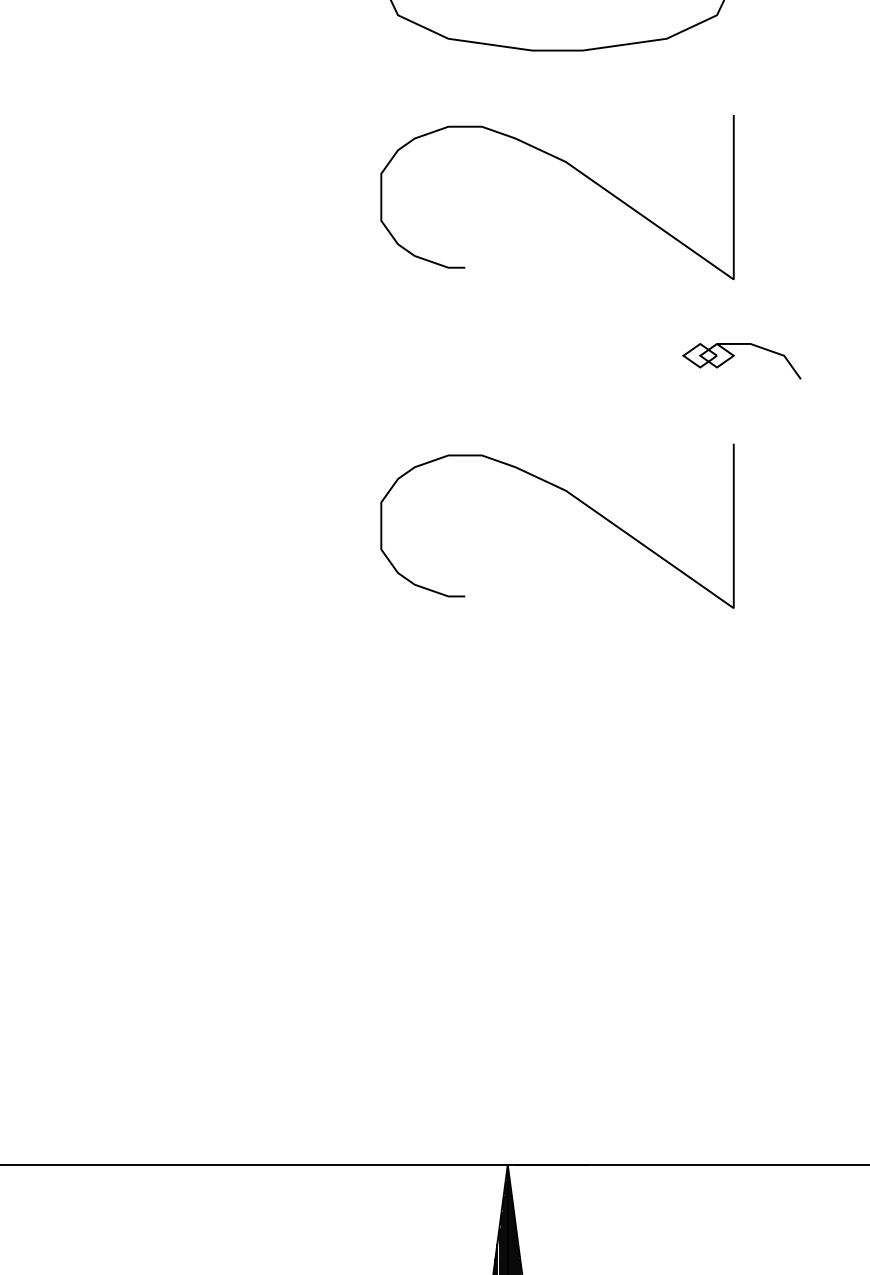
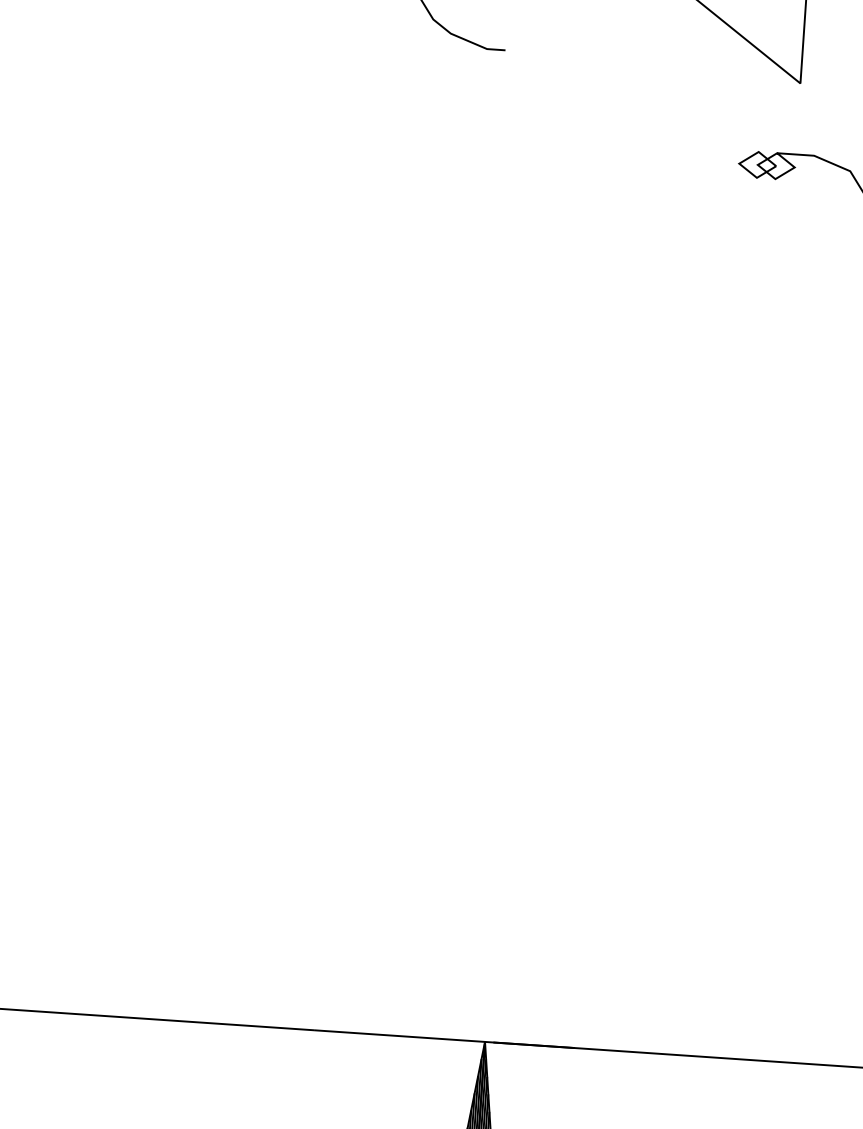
curve: (576, 499) -> (610, 313), removed

